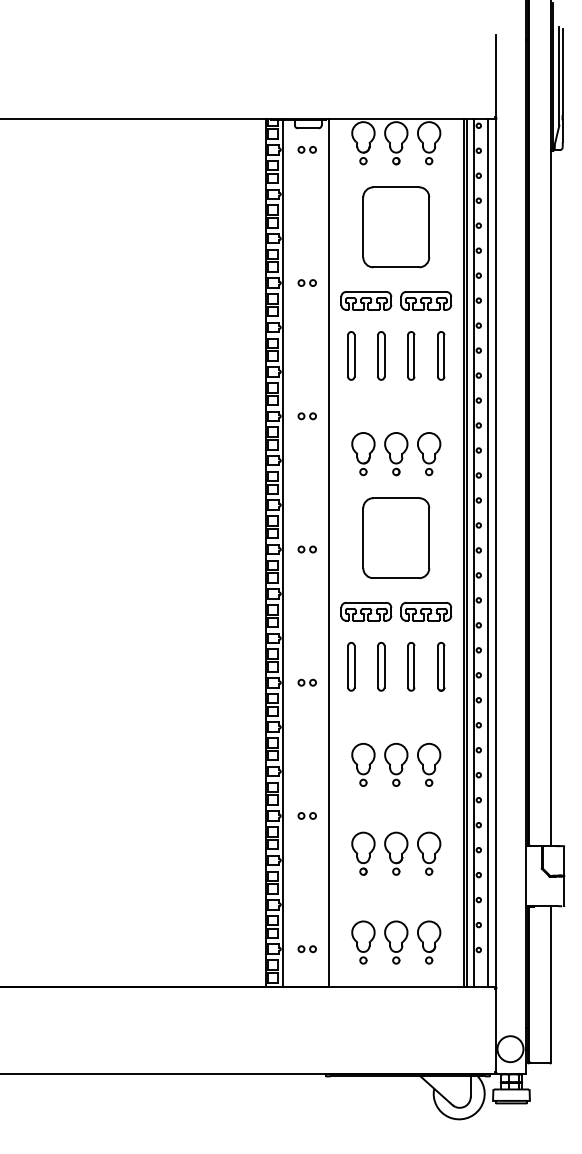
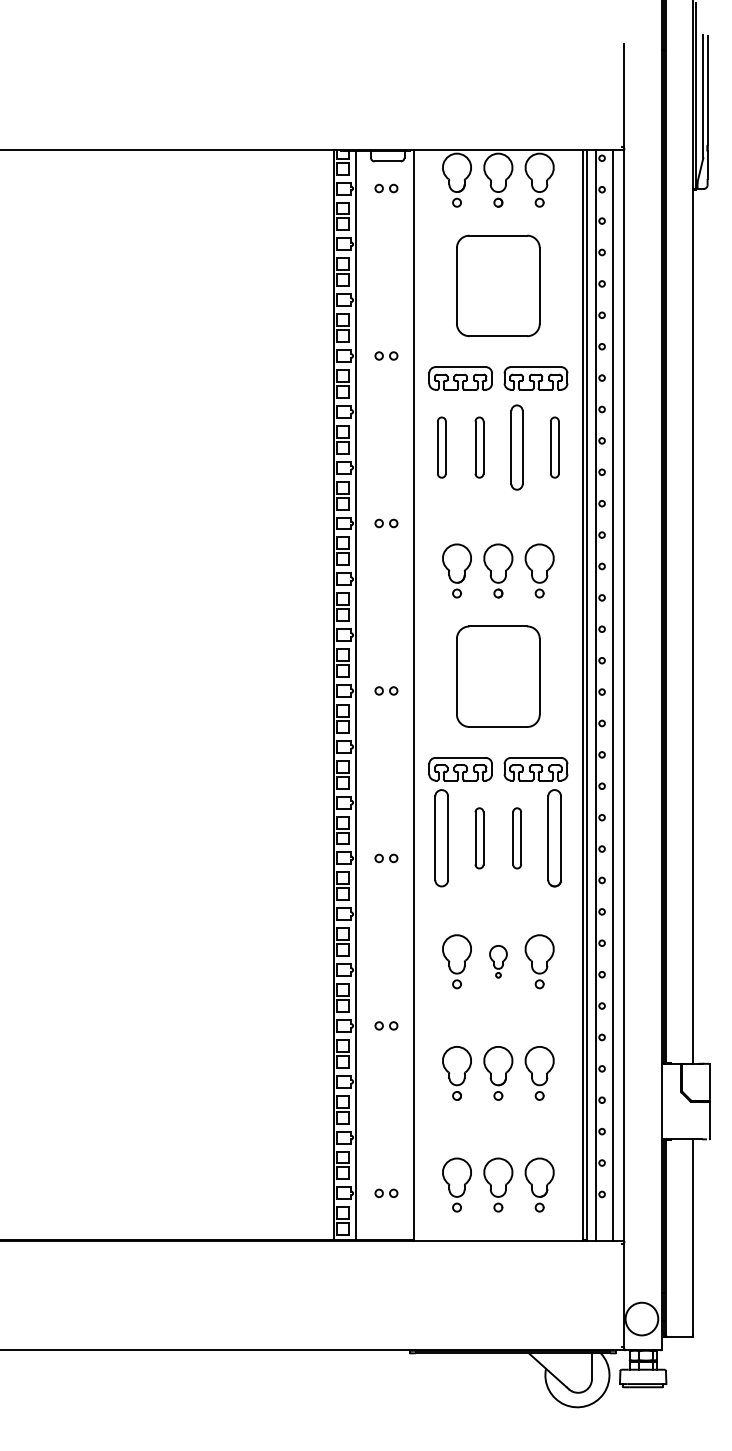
part: (411, 355) -> (517, 447), size x1.4
part: (351, 666) -> (442, 838), size x1.6
part: (441, 666) -> (555, 838), size x1.6
part: (396, 764) -> (498, 961), size x0.6

